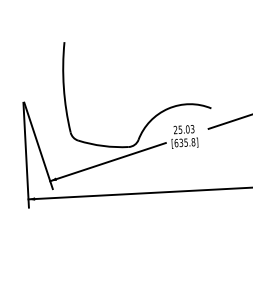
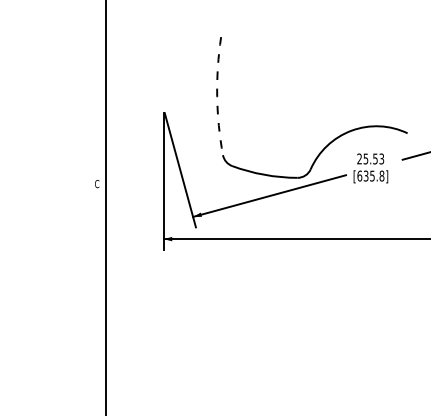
arc: (64, 87) -> (217, 96), solid -> dashed
text: (187, 129) -> (375, 158), 25.03 -> 25.53

